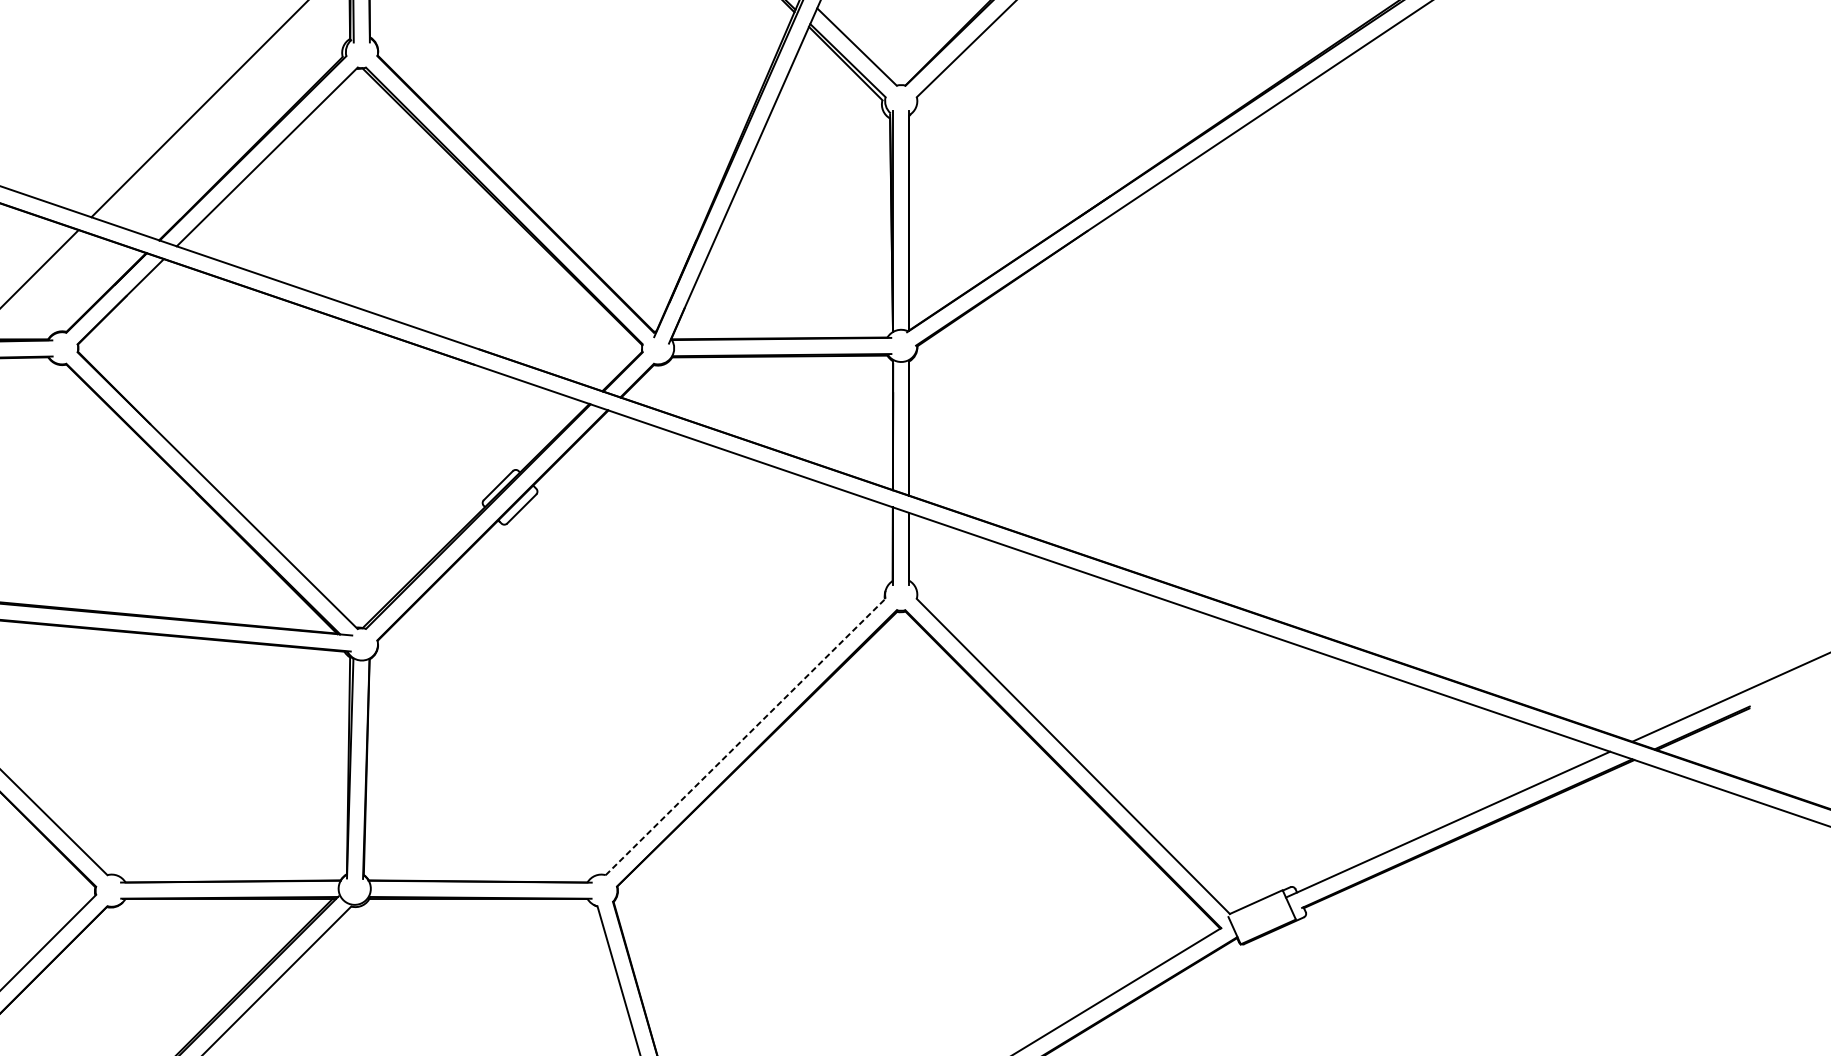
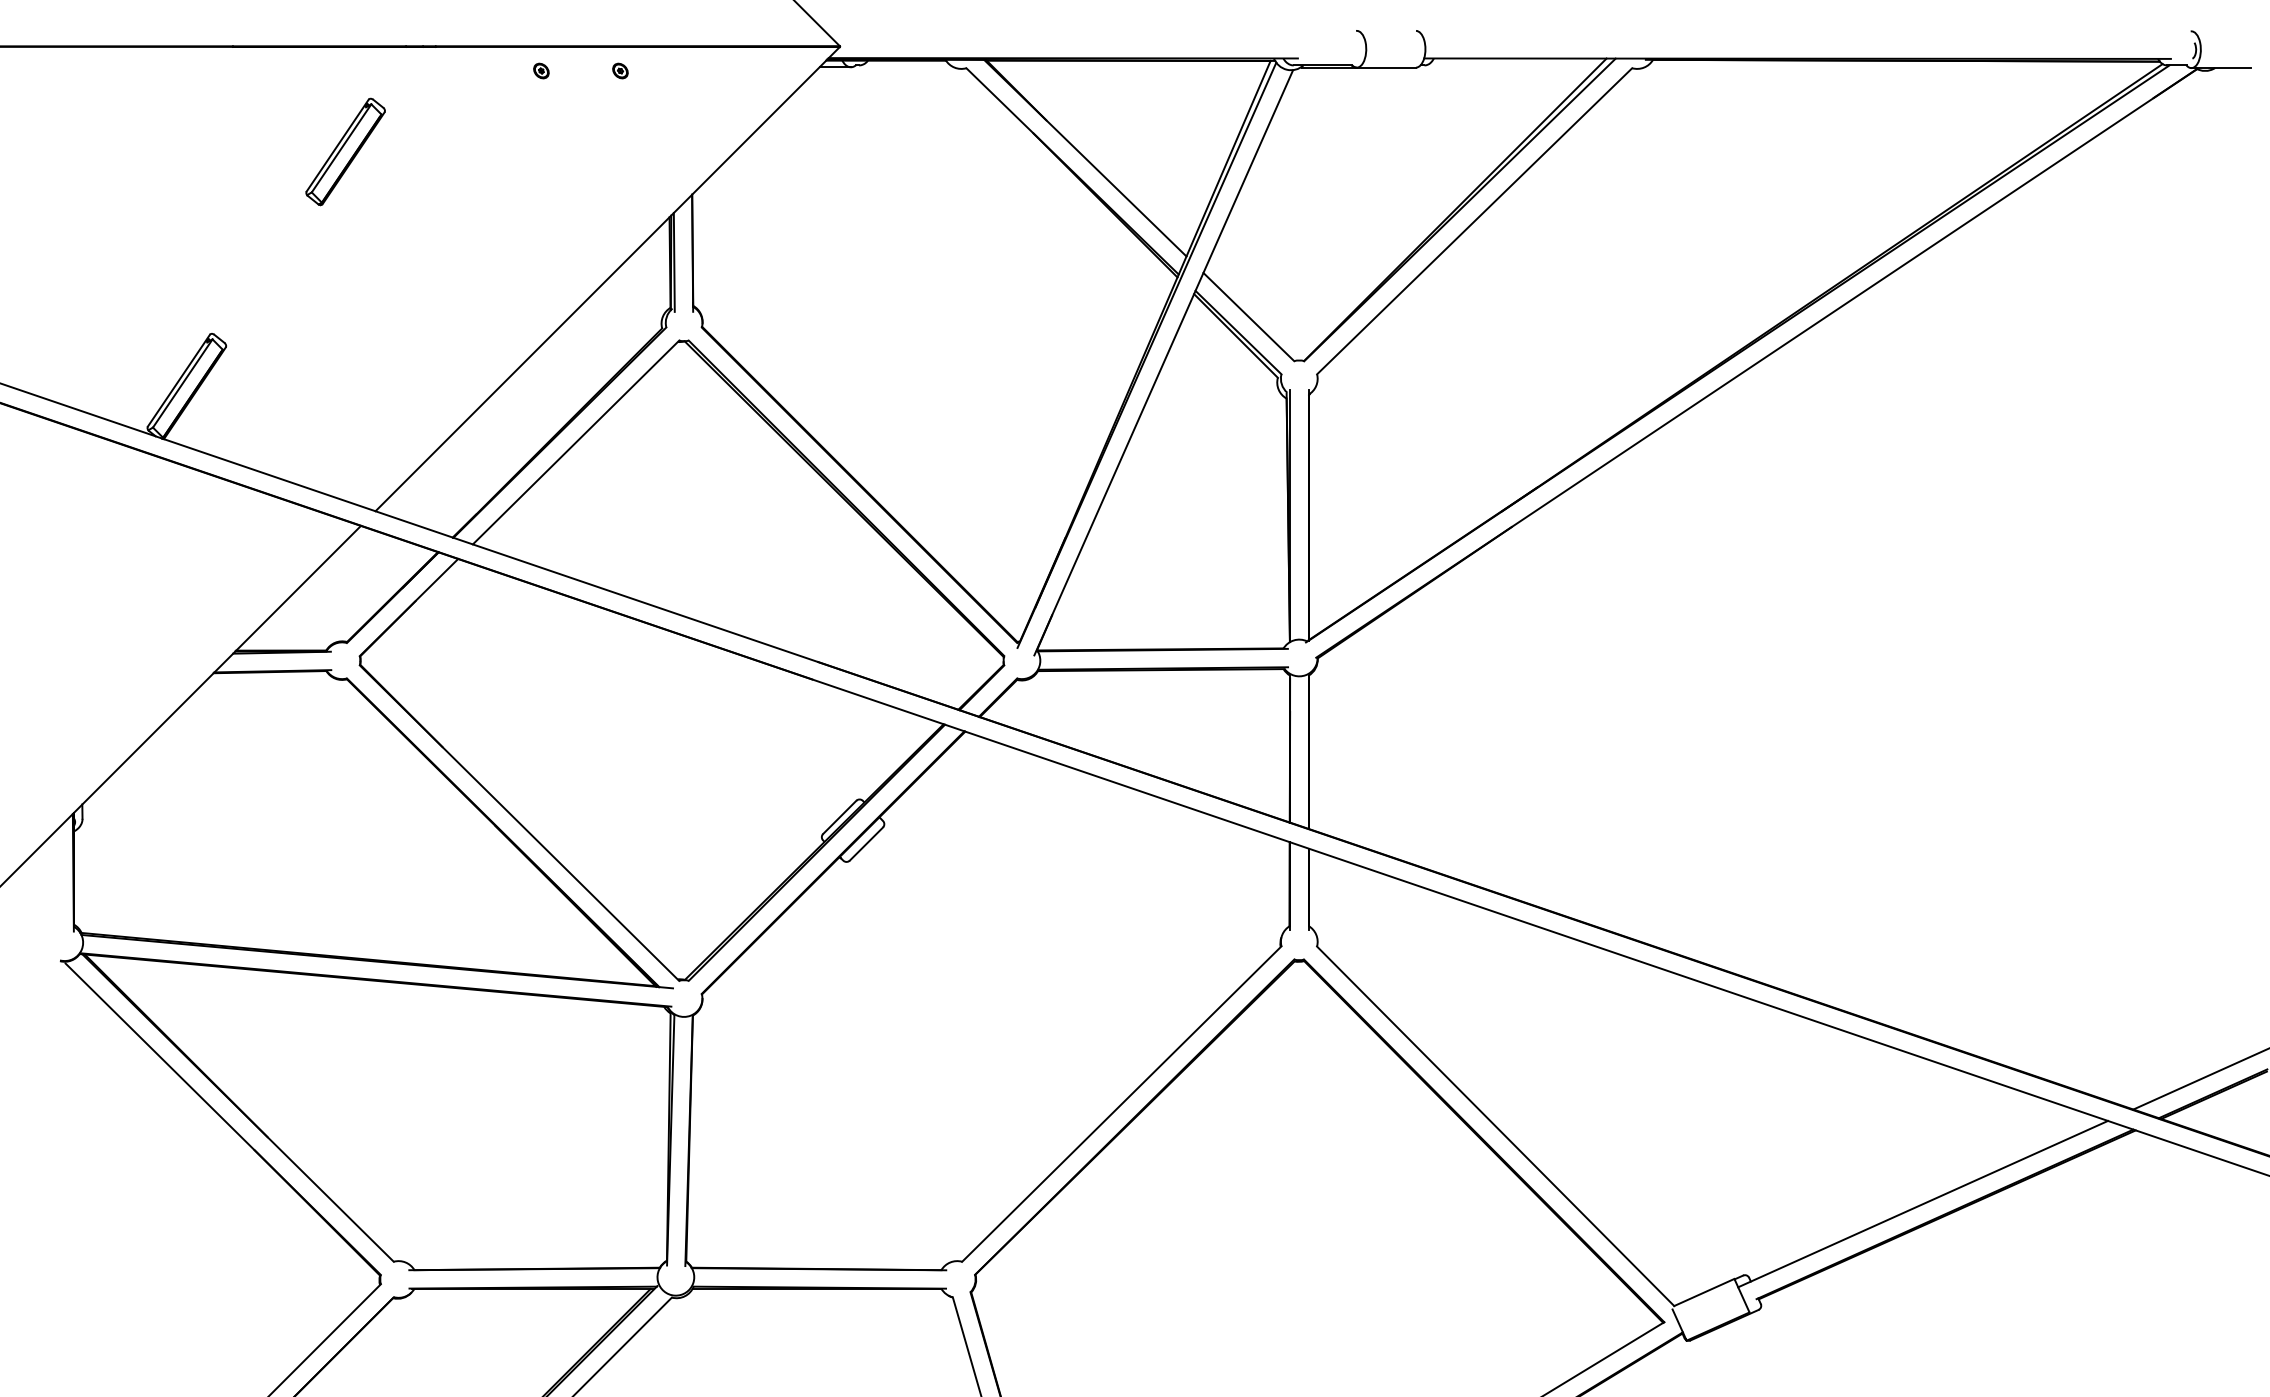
line: (746, 736) -> (1122, 1103), dashed -> solid

